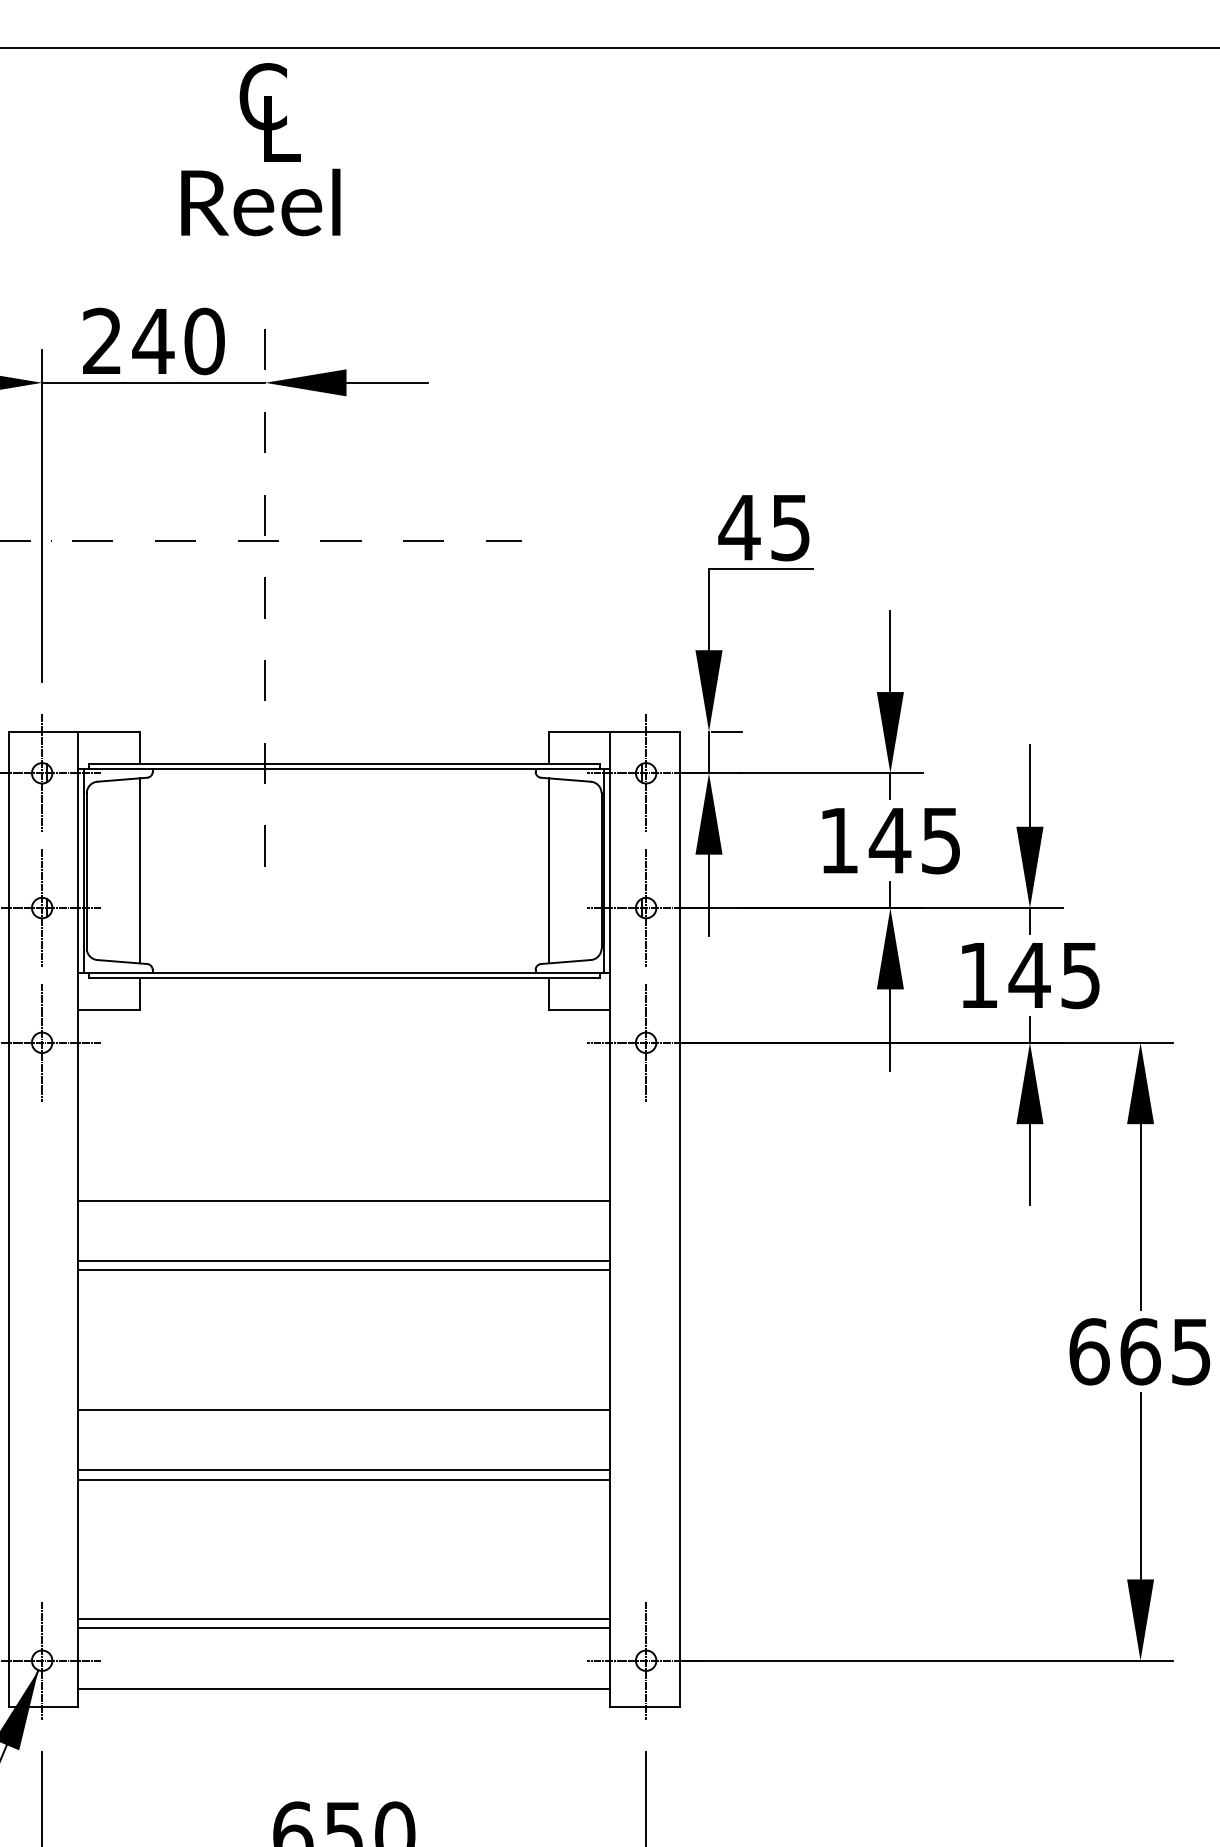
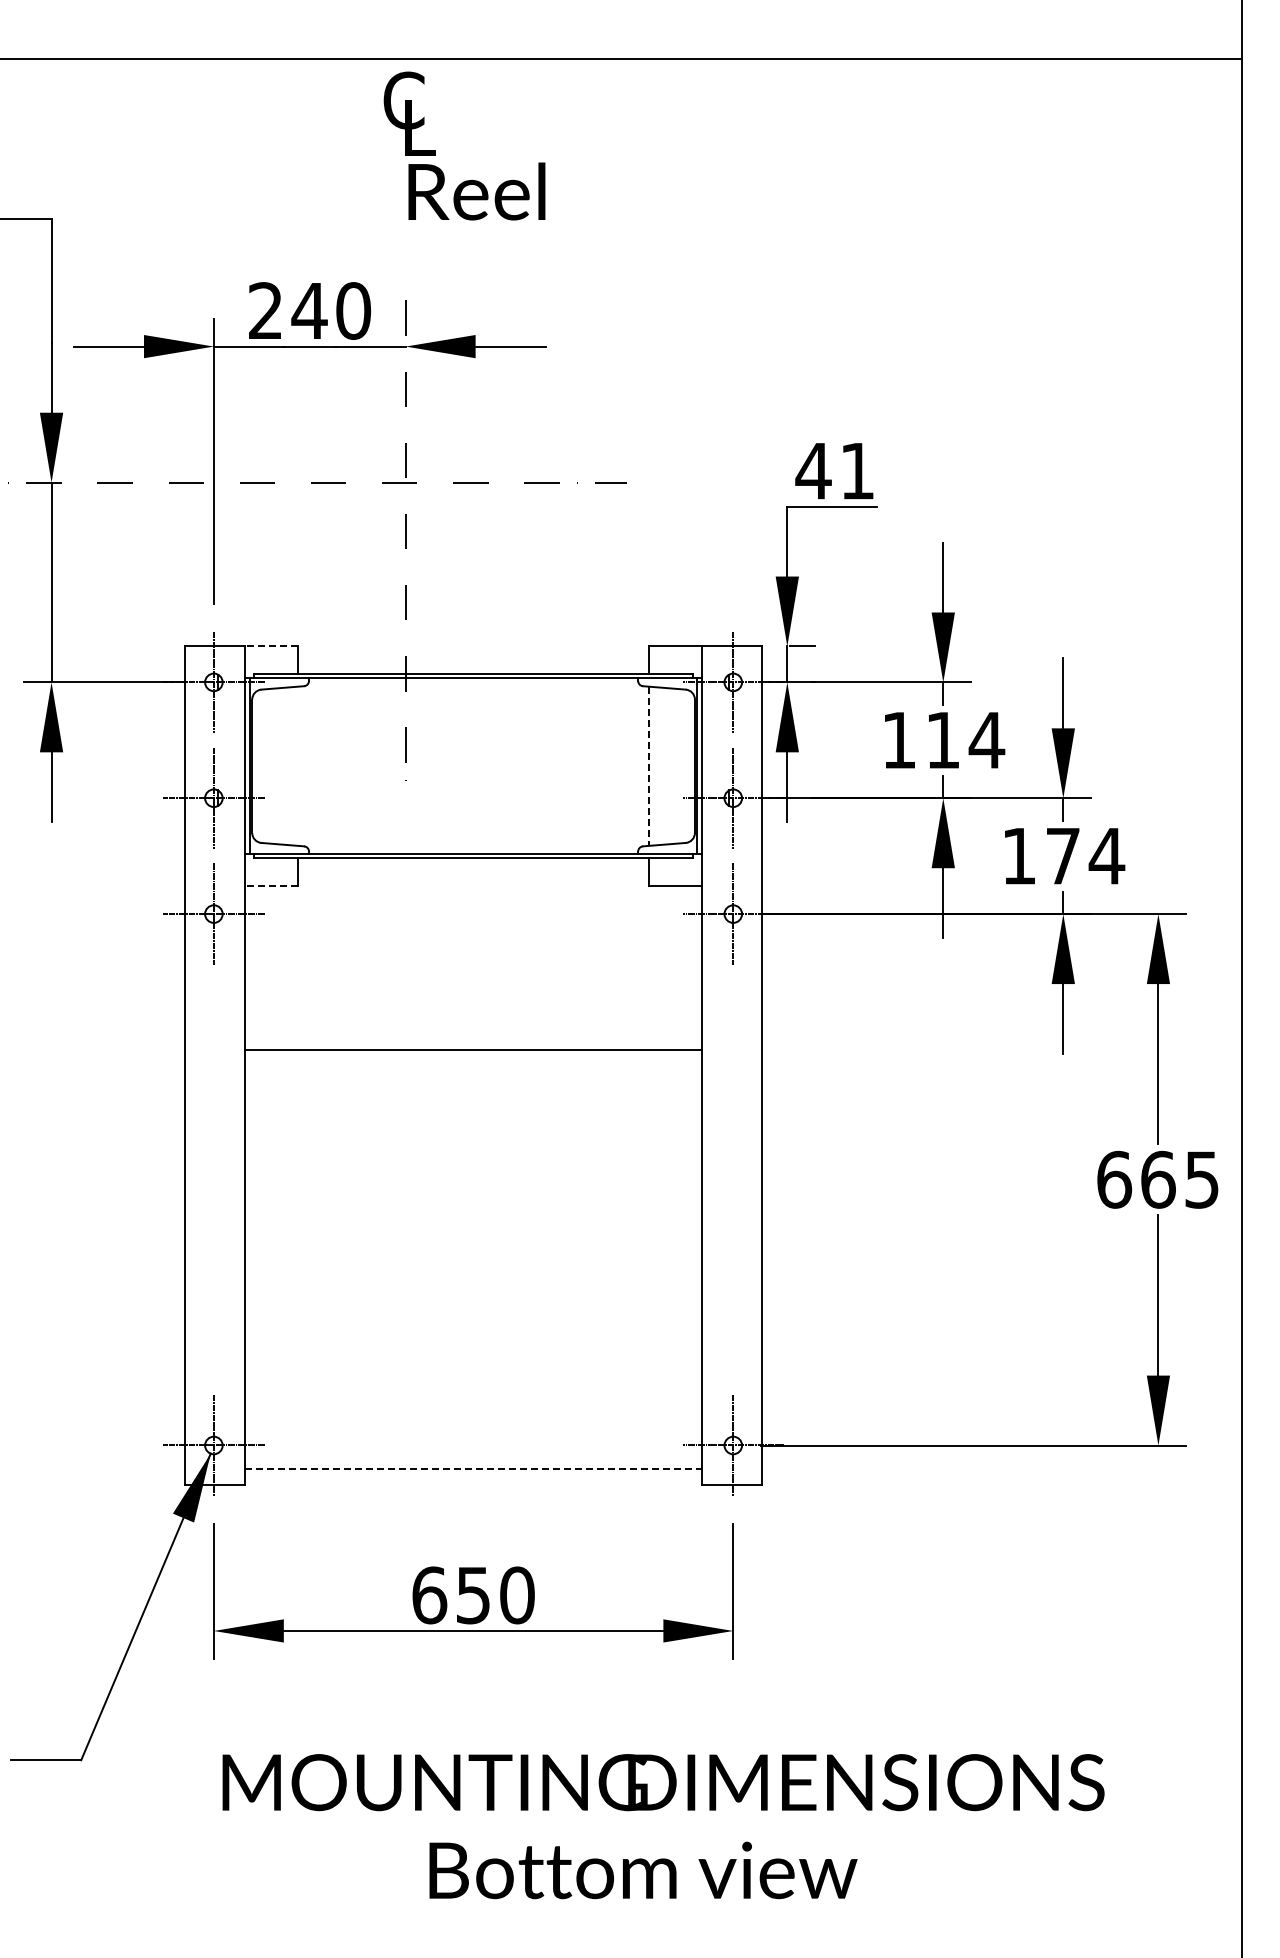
text: (260, 202) -> (476, 191), moved
text: (790, 528) -> (857, 471), 45 -> 41
line: (107, 731) -> (270, 646), solid -> dashed
text: (915, 840) -> (964, 740), 145 -> 114
line: (139, 869) -> (297, 765), removed
line: (548, 871) -> (649, 766), solid -> dashed
text: (1054, 975) -> (1084, 856), 145 -> 174
line: (107, 1010) -> (270, 886), solid -> dashed
line: (344, 1260) -> (473, 1101), removed
line: (344, 1270) -> (473, 1109), removed
line: (344, 1409) -> (473, 1229), removed
line: (344, 1470) -> (473, 1281), removed
line: (344, 1479) -> (473, 1289), removed
line: (344, 1618) -> (473, 1409), removed
line: (344, 1628) -> (473, 1417), removed
line: (344, 1688) -> (473, 1469), solid -> dashed

